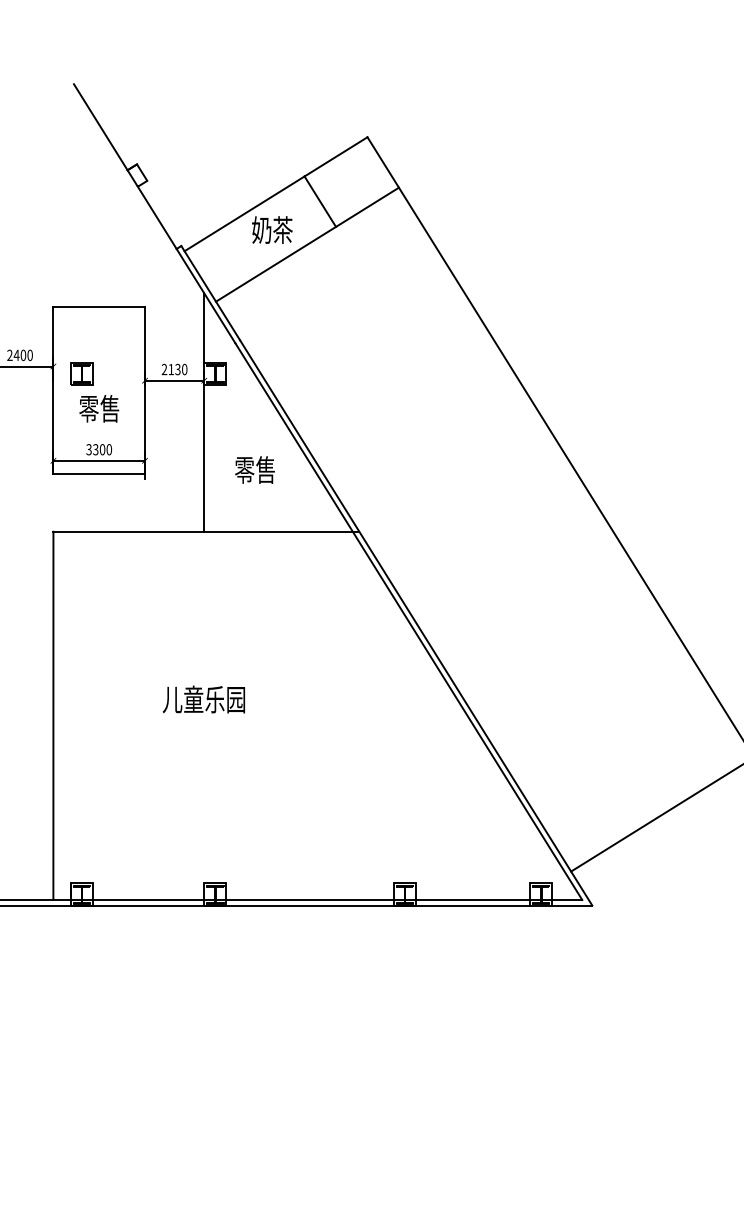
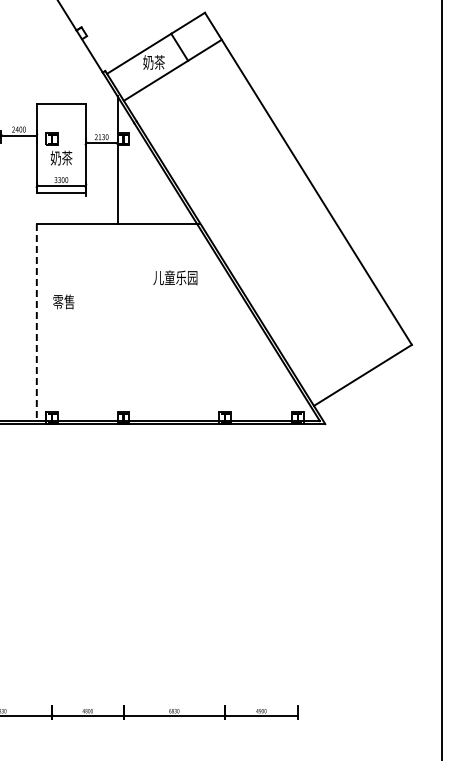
text: (99, 407) -> (61, 157), 零售 -> 奶茶
text: (254, 469) -> (63, 301), moved
text: (204, 698) -> (175, 277), moved
line: (52, 715) -> (36, 322), solid -> dashed

